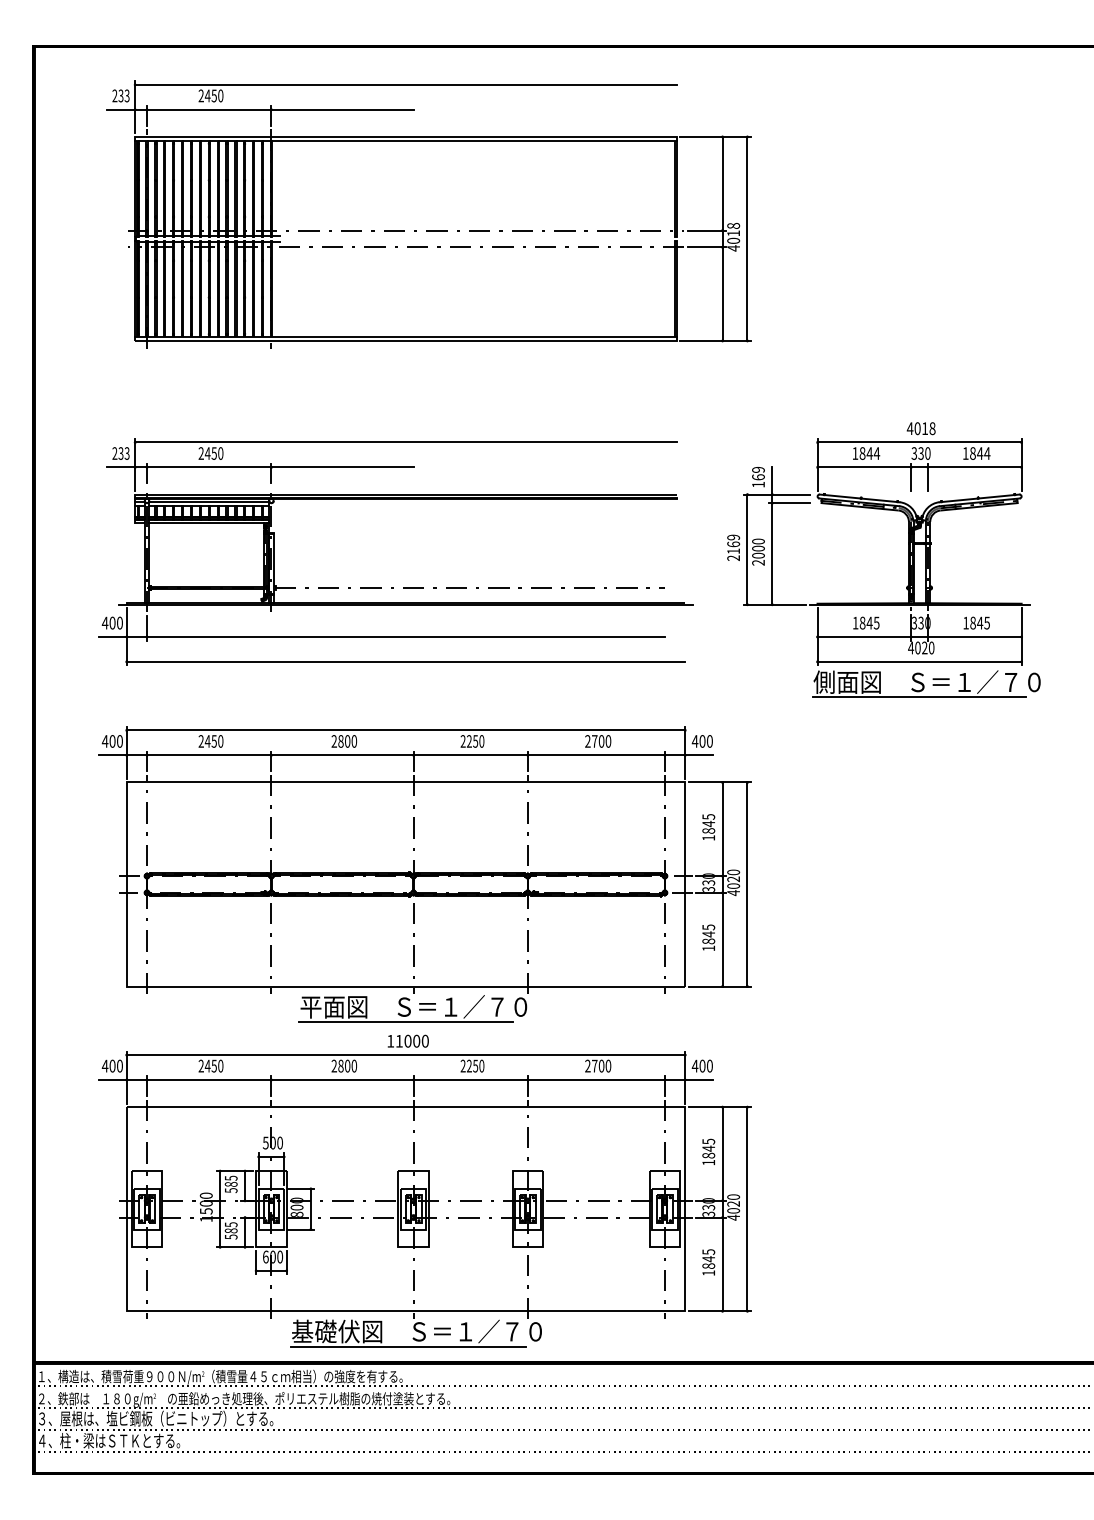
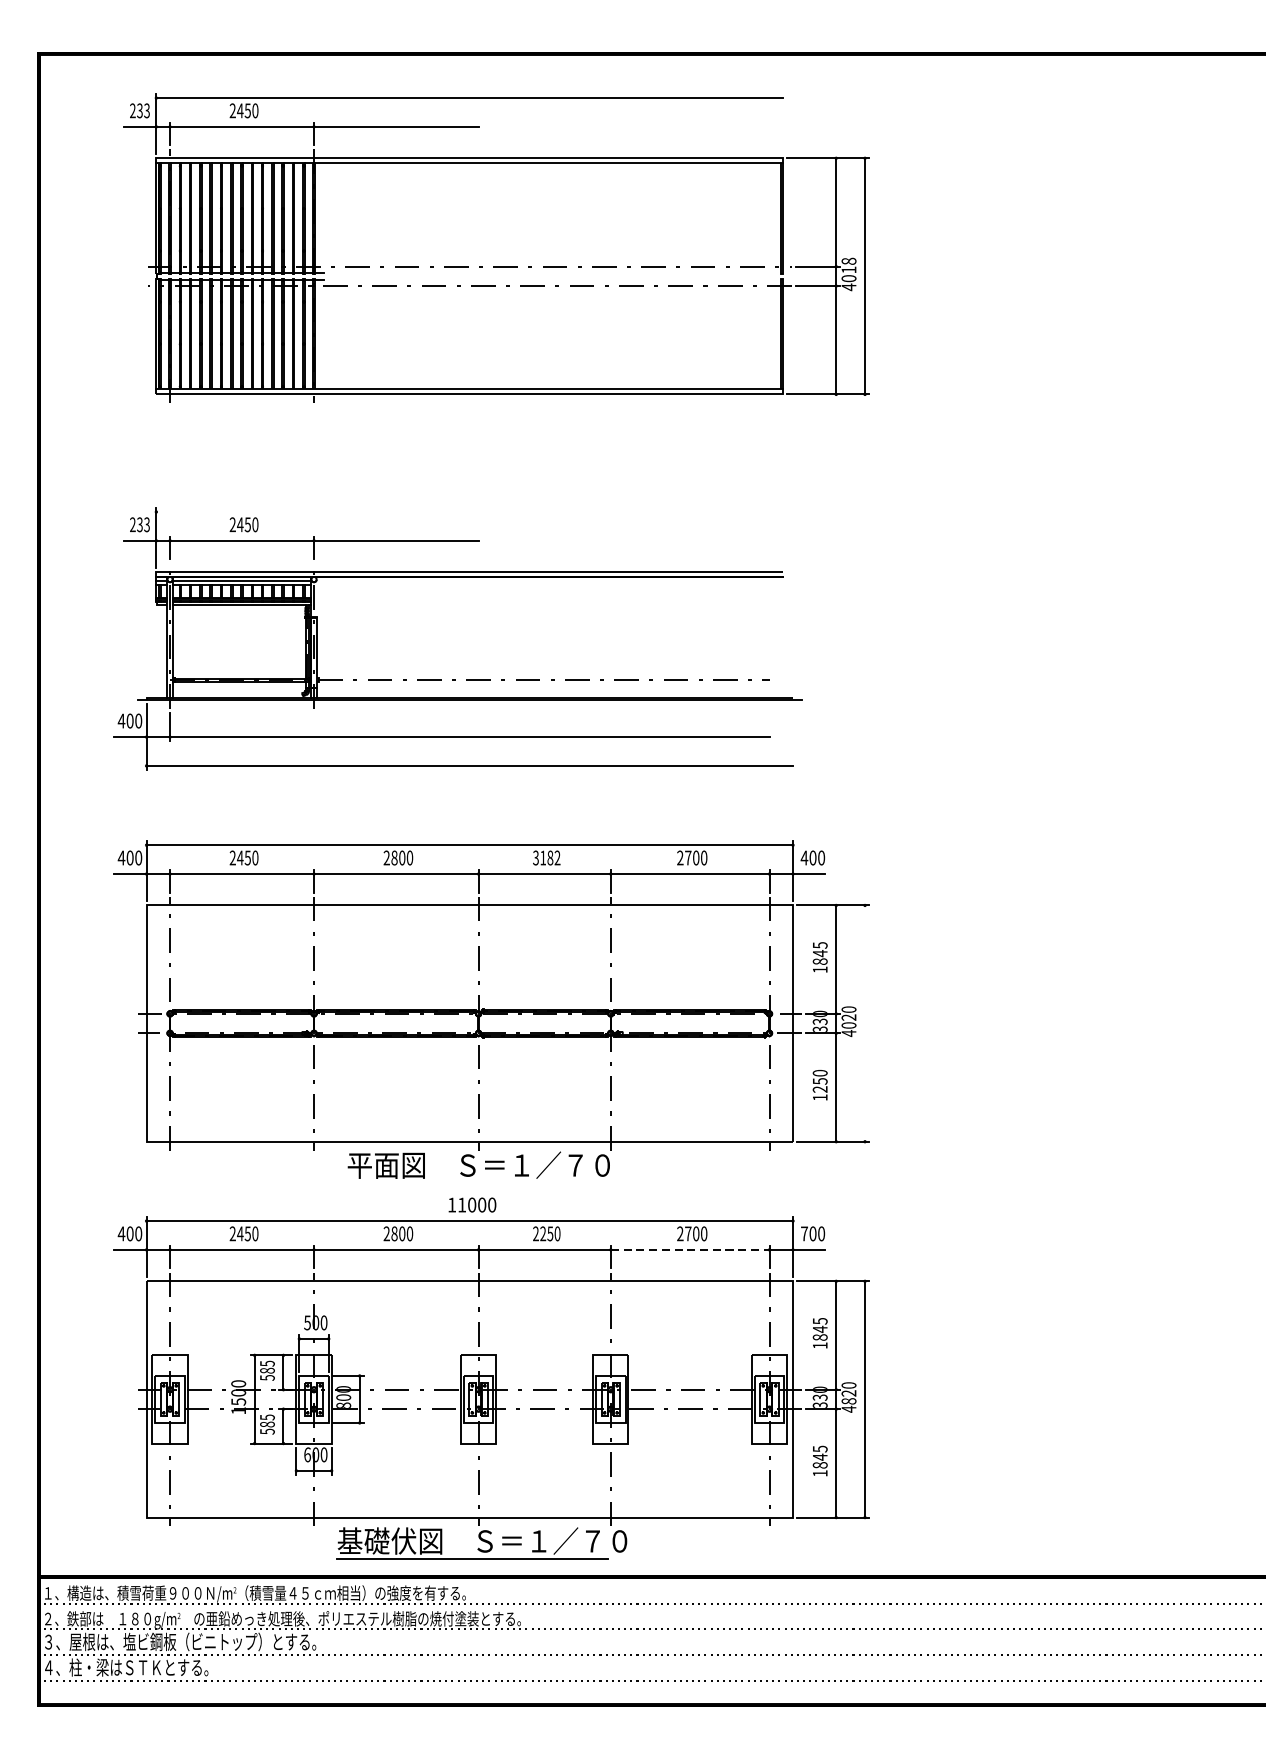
line: (405, 442) -> (469, 511), removed
part: (908, 559) -> (1051, 647), removed
text: (472, 741) -> (546, 858), 2250 -> 3182
line: (747, 884) -> (865, 1023), removed
text: (708, 934) -> (819, 1081), 1845 -> 1250
line: (405, 1022) -> (469, 1183), removed
text: (694, 1065) -> (803, 1233), 400 -> 700
line: (596, 1079) -> (690, 1249), solid -> dashed
text: (733, 1210) -> (848, 1400), 4020 -> 4820

